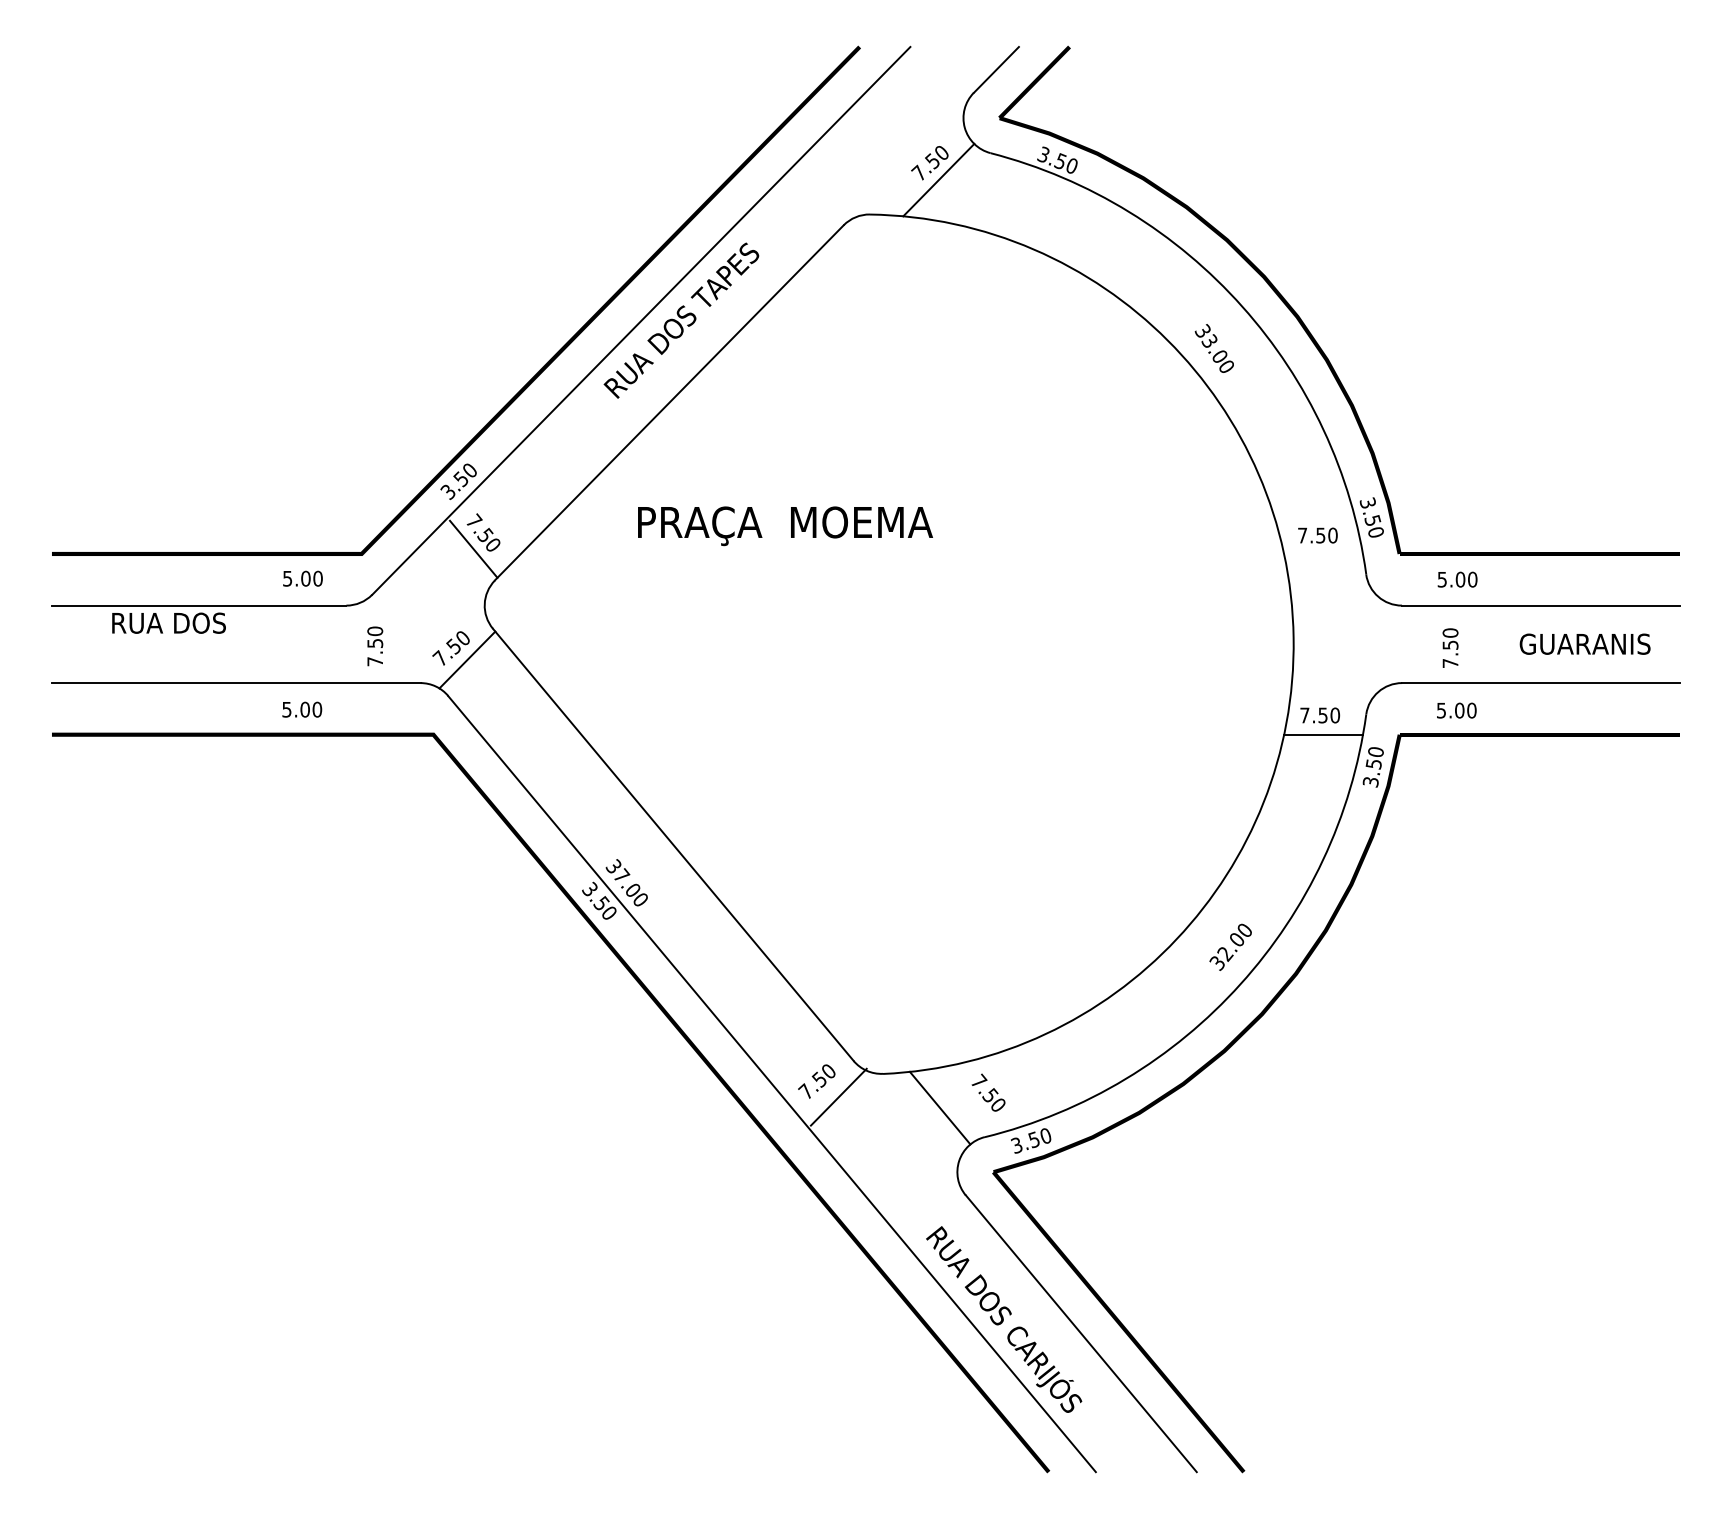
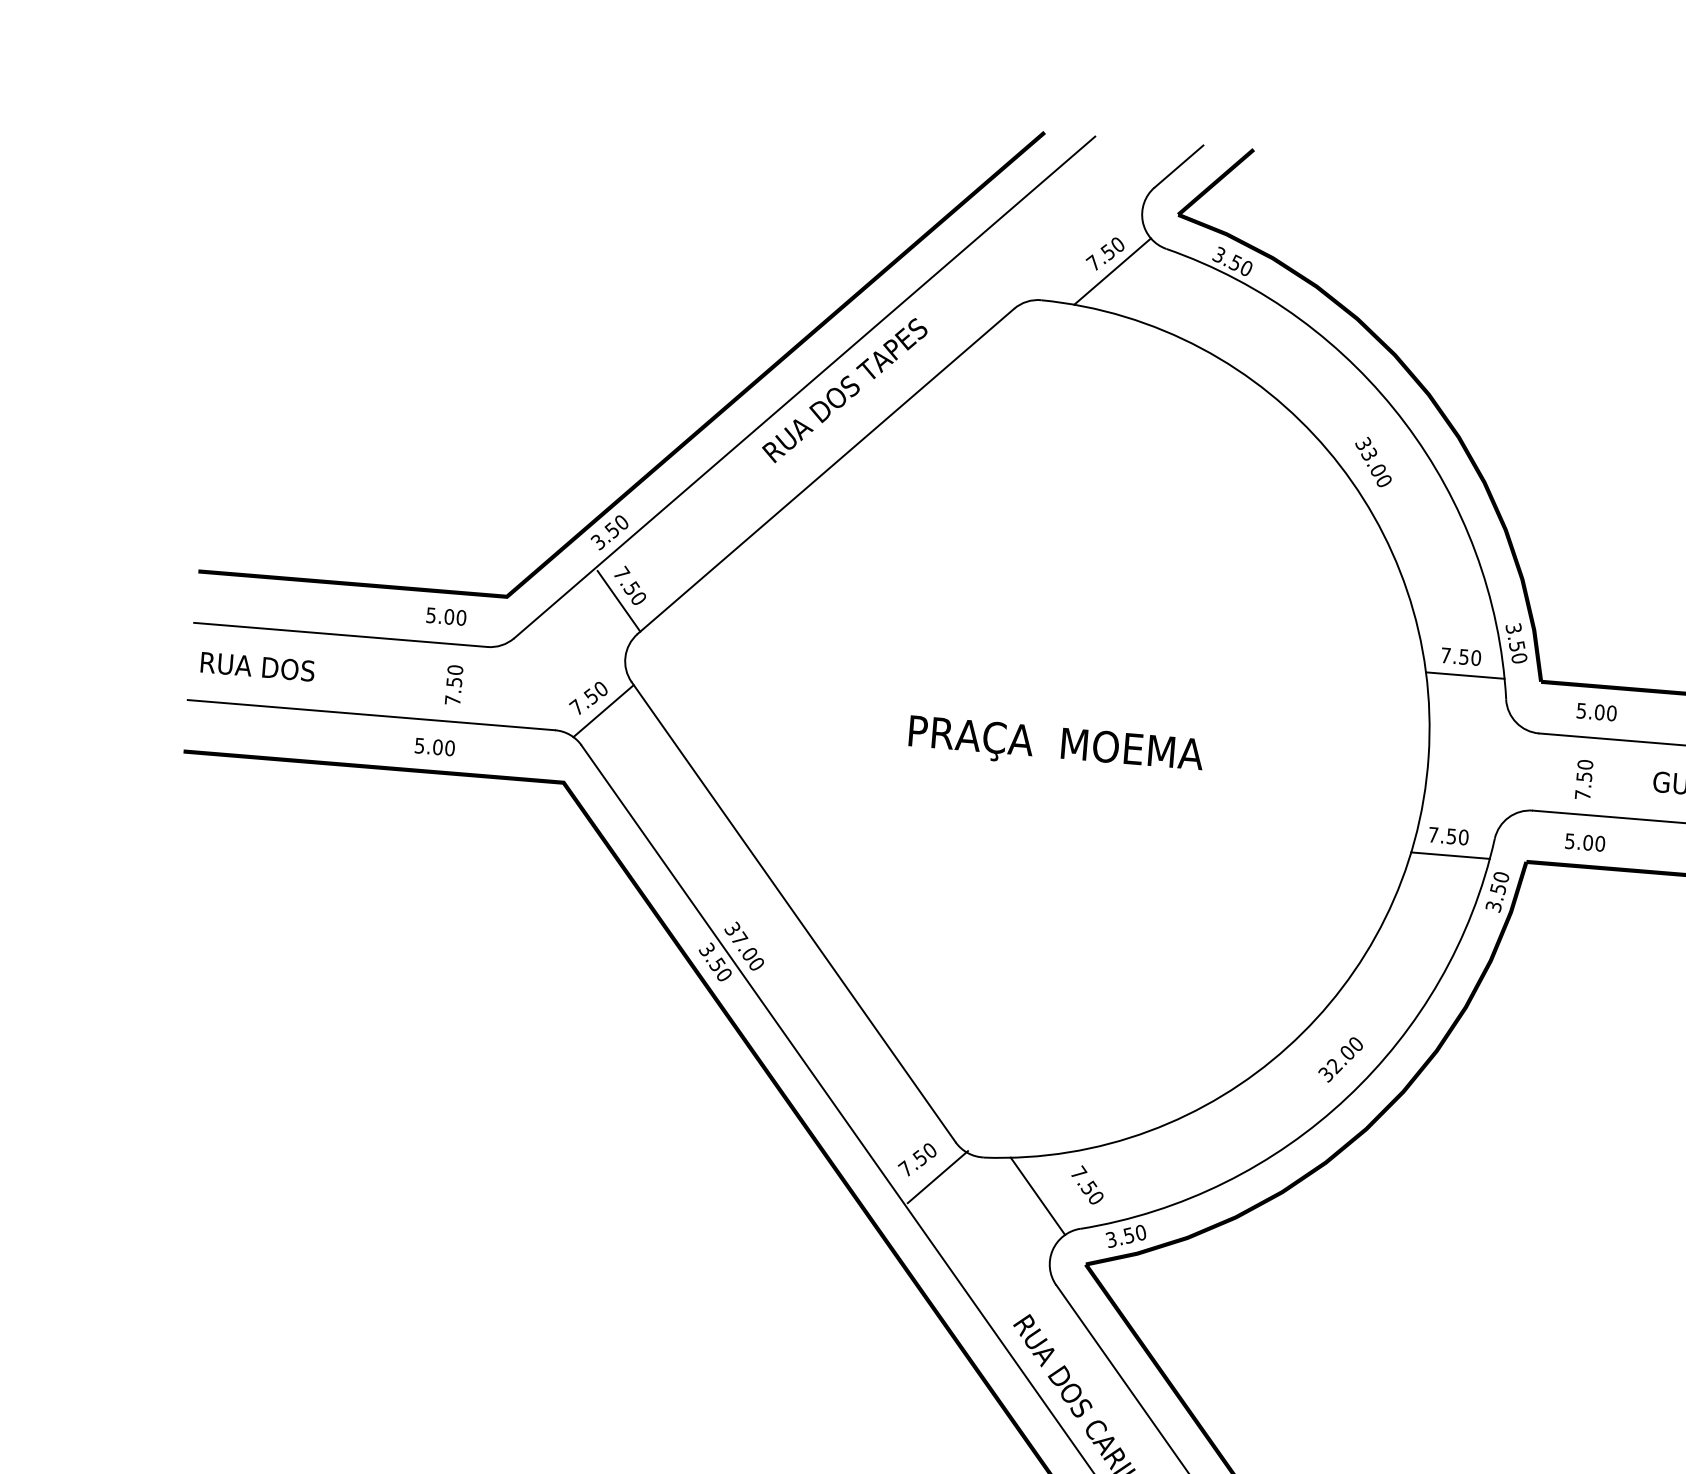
text: (785, 526) -> (1056, 746), moved
line: (1323, 553) -> (1465, 675), added
text: (168, 622) -> (257, 666), moved
text: (375, 646) -> (454, 685), moved

